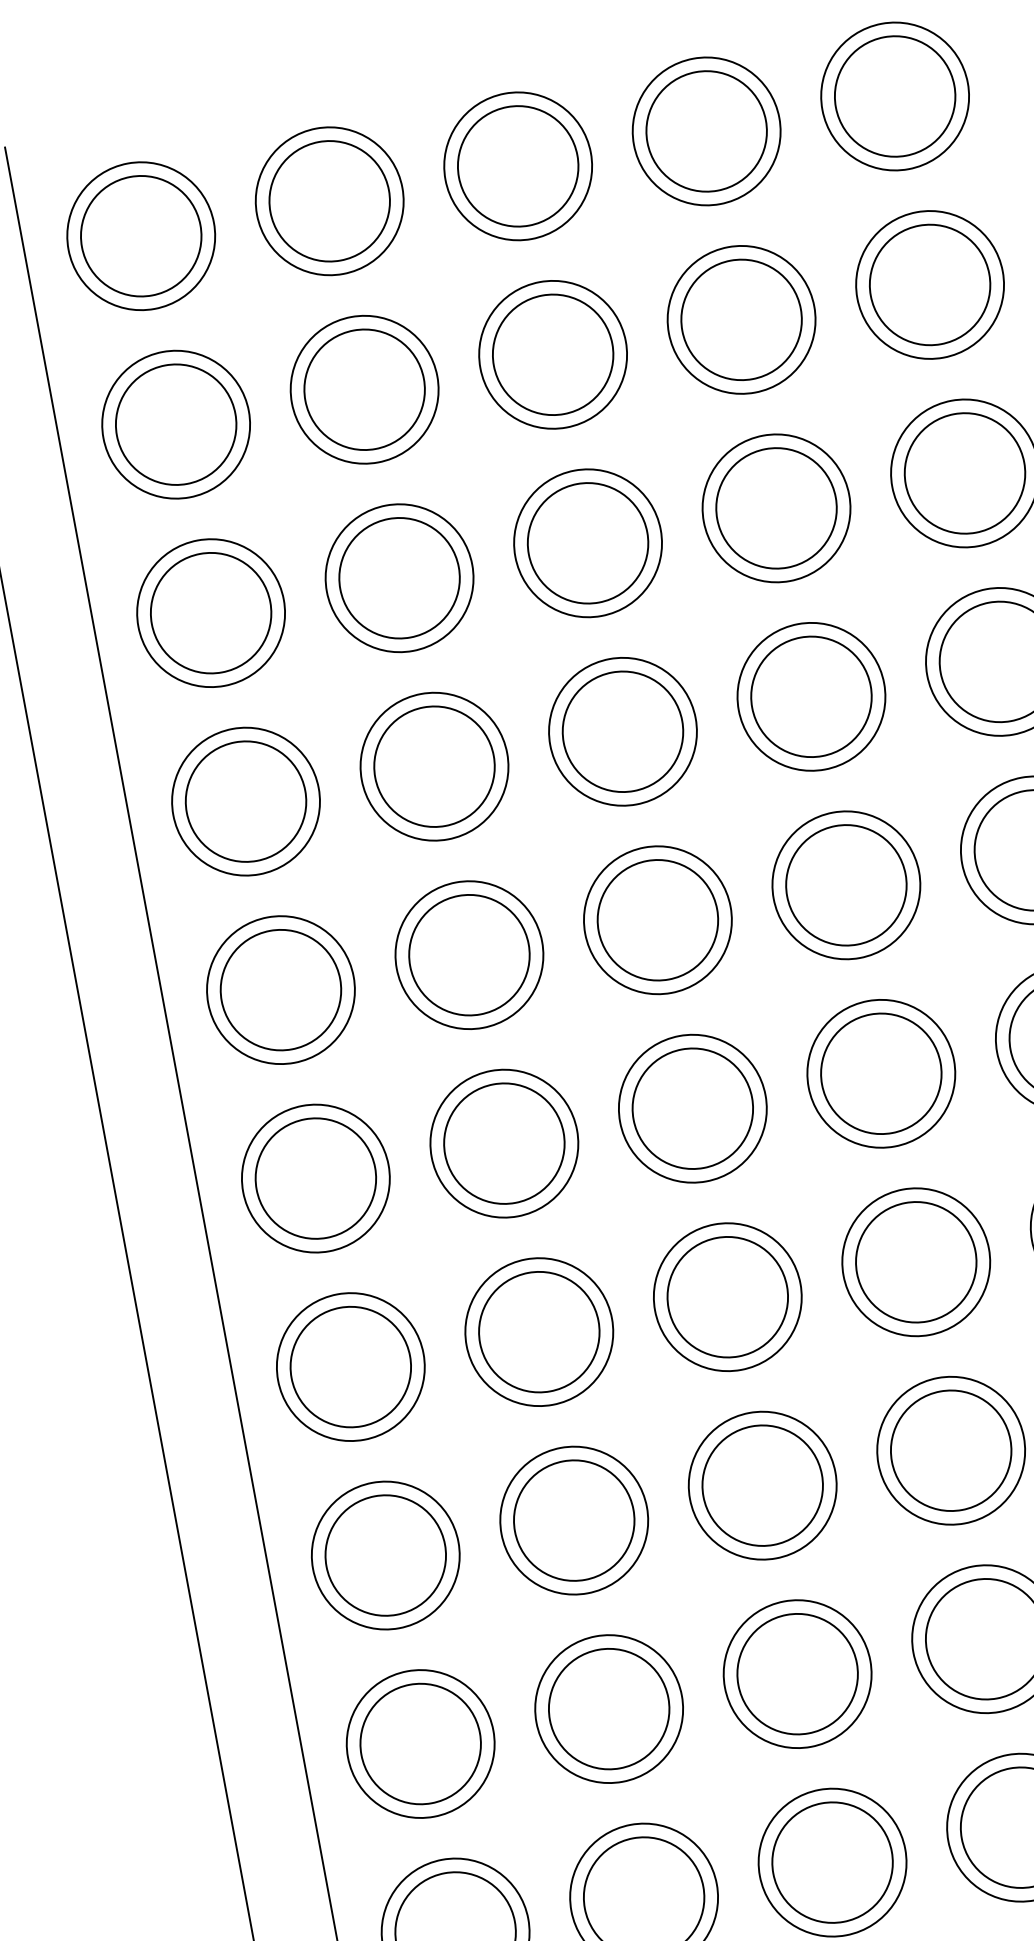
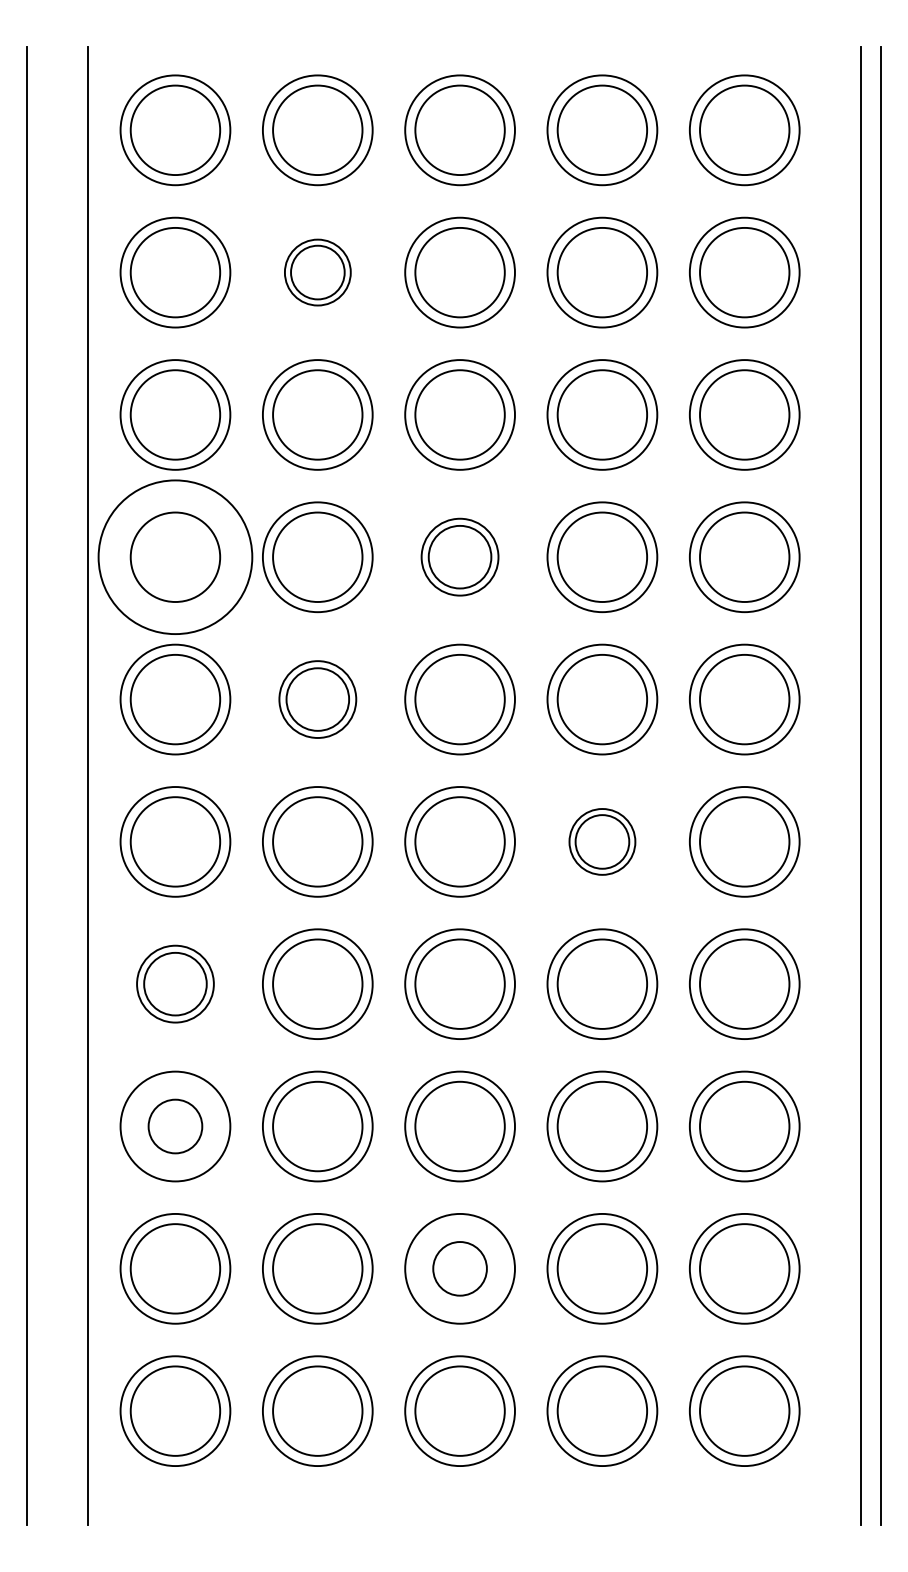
part: (364, 389) -> (317, 272), size x0.6
part: (622, 730) -> (459, 556), size x0.7
circle: (246, 801) -> (175, 557), size x1.4
part: (469, 955) -> (317, 699), size x0.7
part: (881, 1073) -> (602, 841), size x0.6
part: (350, 1366) -> (175, 983), size x0.7
circle: (385, 1555) -> (175, 1126), size x0.6
circle: (796, 1673) -> (459, 1268), size x0.6

